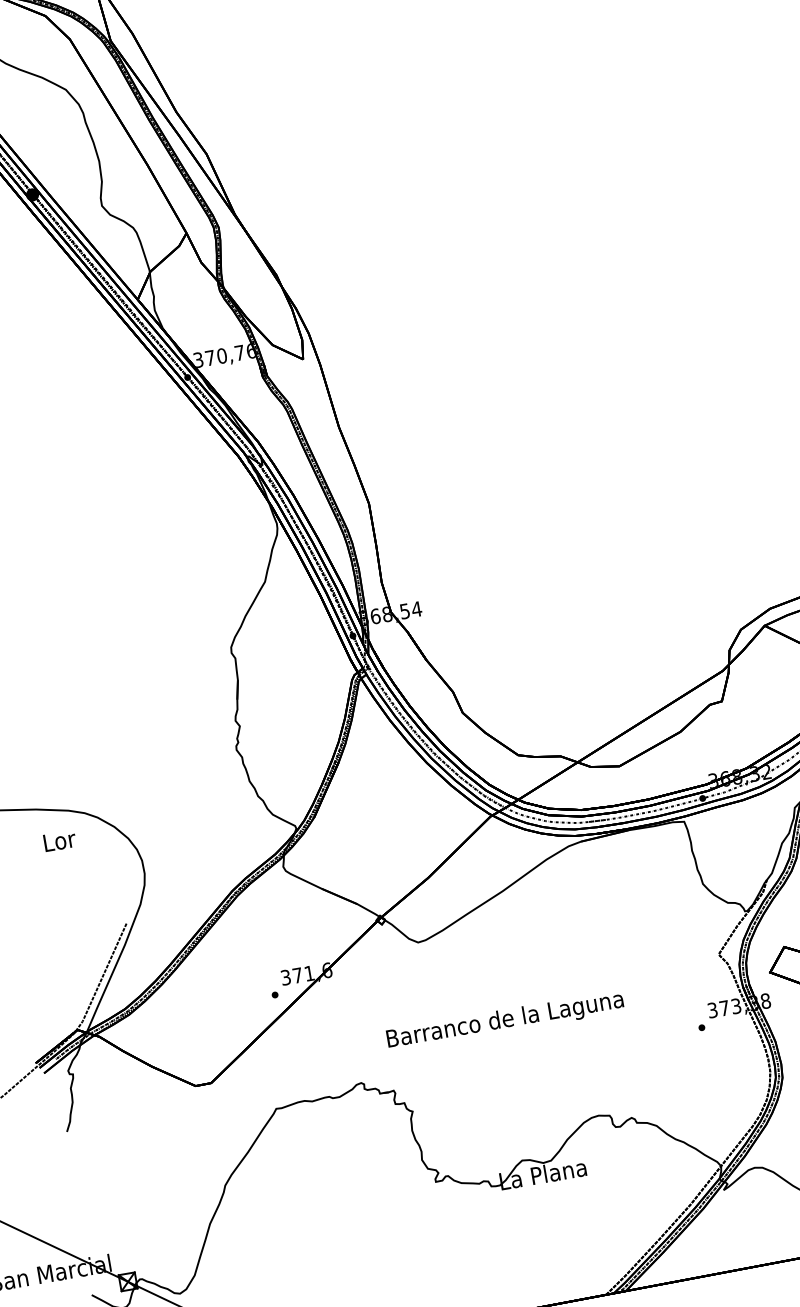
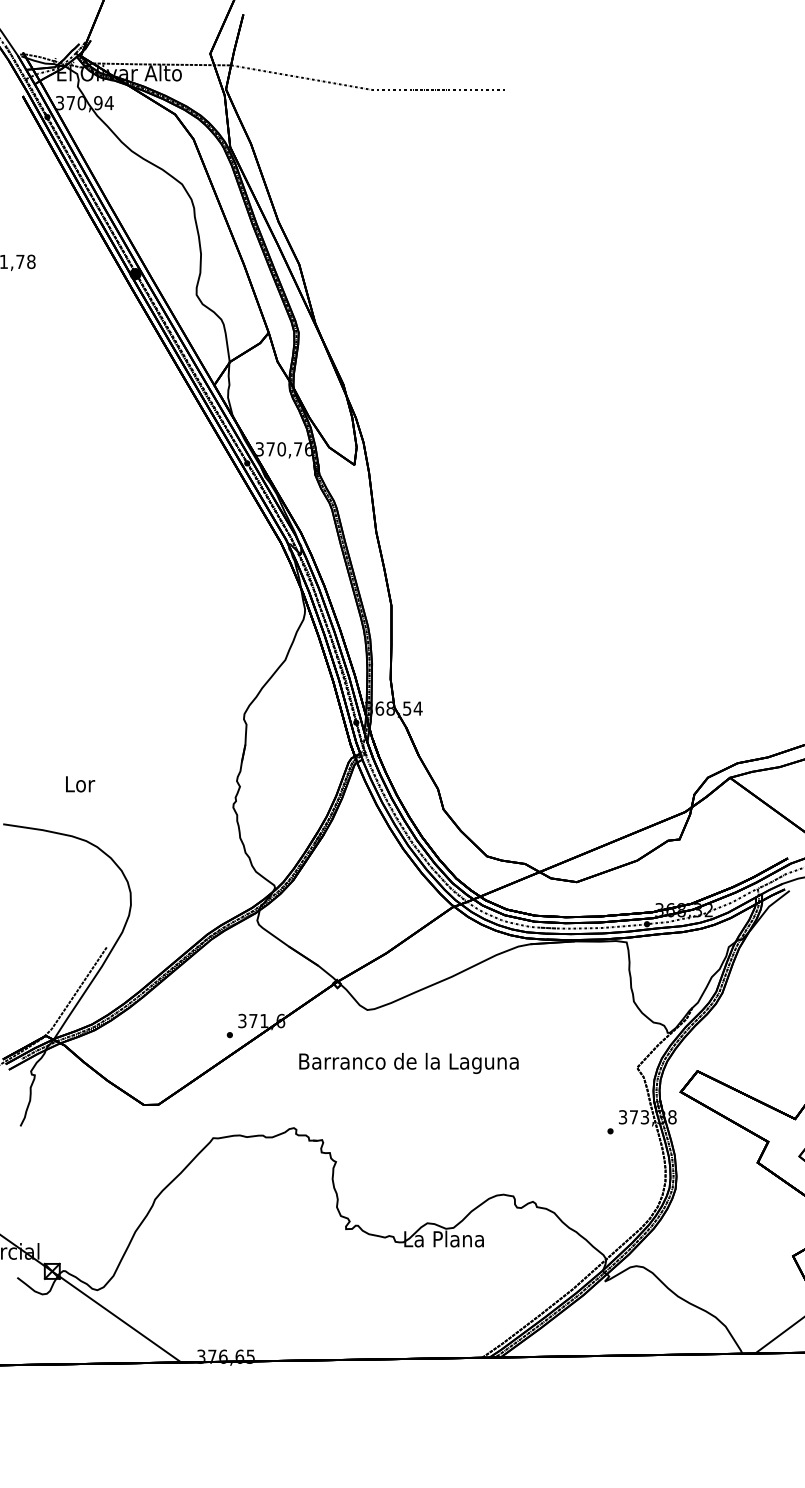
text: (60, 841) -> (80, 784), moved
text: (504, 1019) -> (408, 1062), moved

